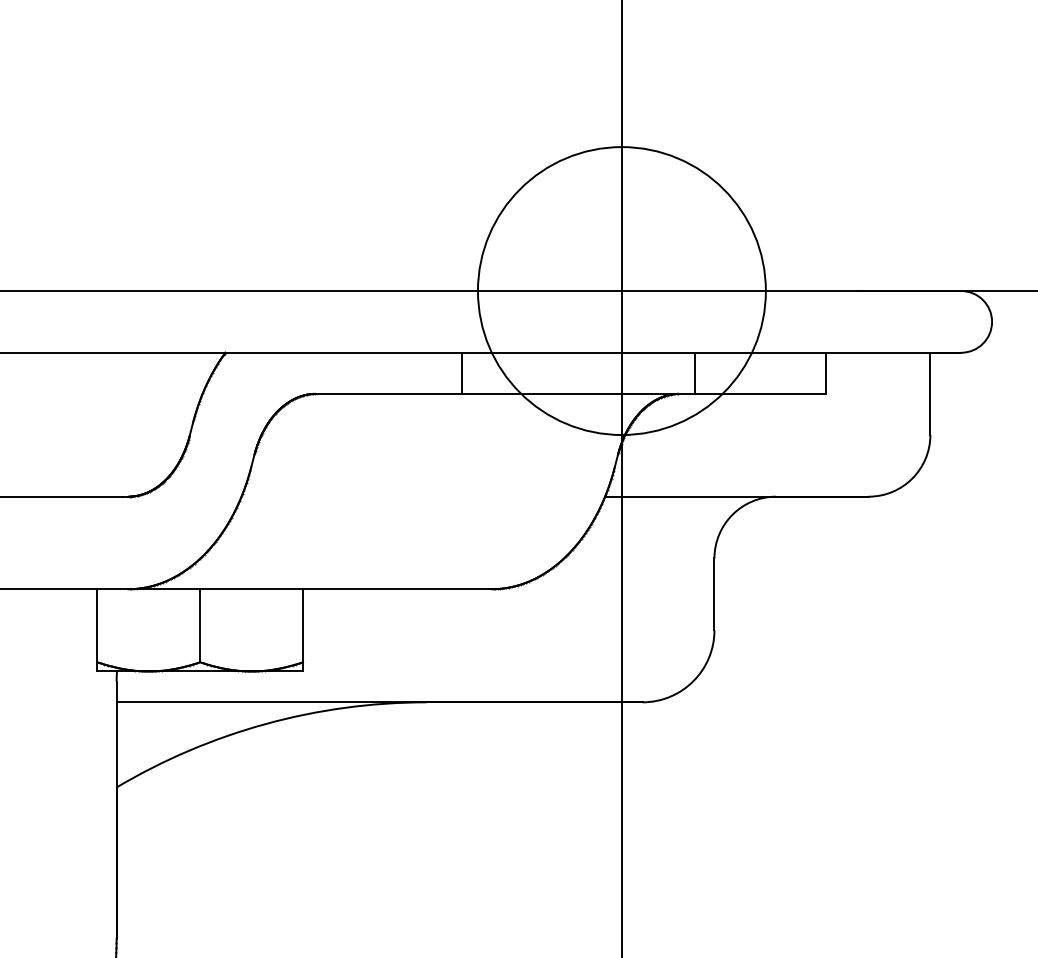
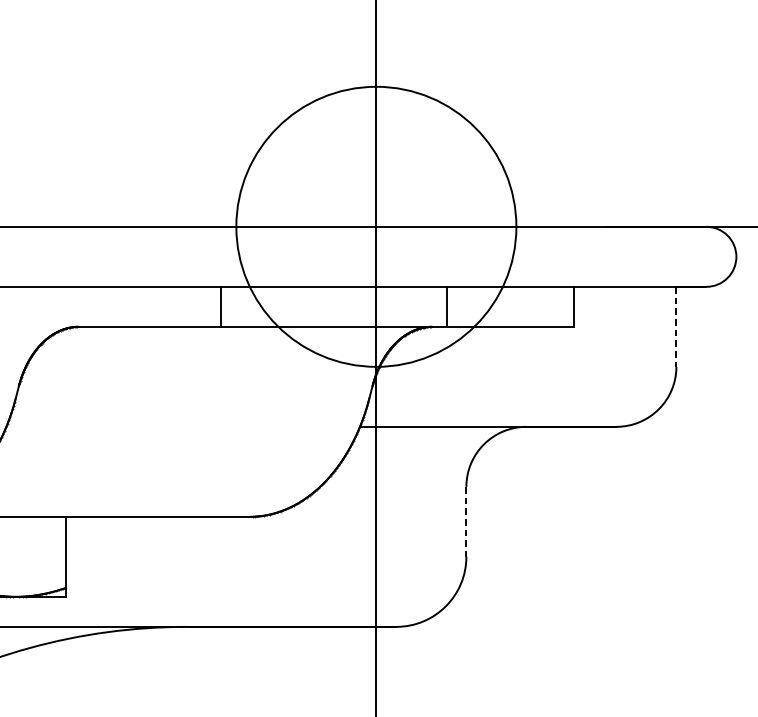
line: (930, 394) -> (676, 327), solid -> dashed
line: (714, 594) -> (466, 521), solid -> dashed

